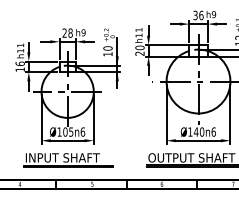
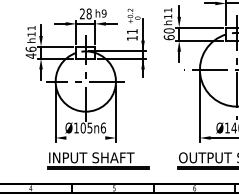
text: (107, 48) -> (131, 31), 10 -> 11
text: (139, 53) -> (168, 37), 20 -> 60
text: (19, 69) -> (30, 55), 16 -> 46
line: (67, 140) -> (85, 137), removed
part: (68, 160) -> (98, 160), moved

